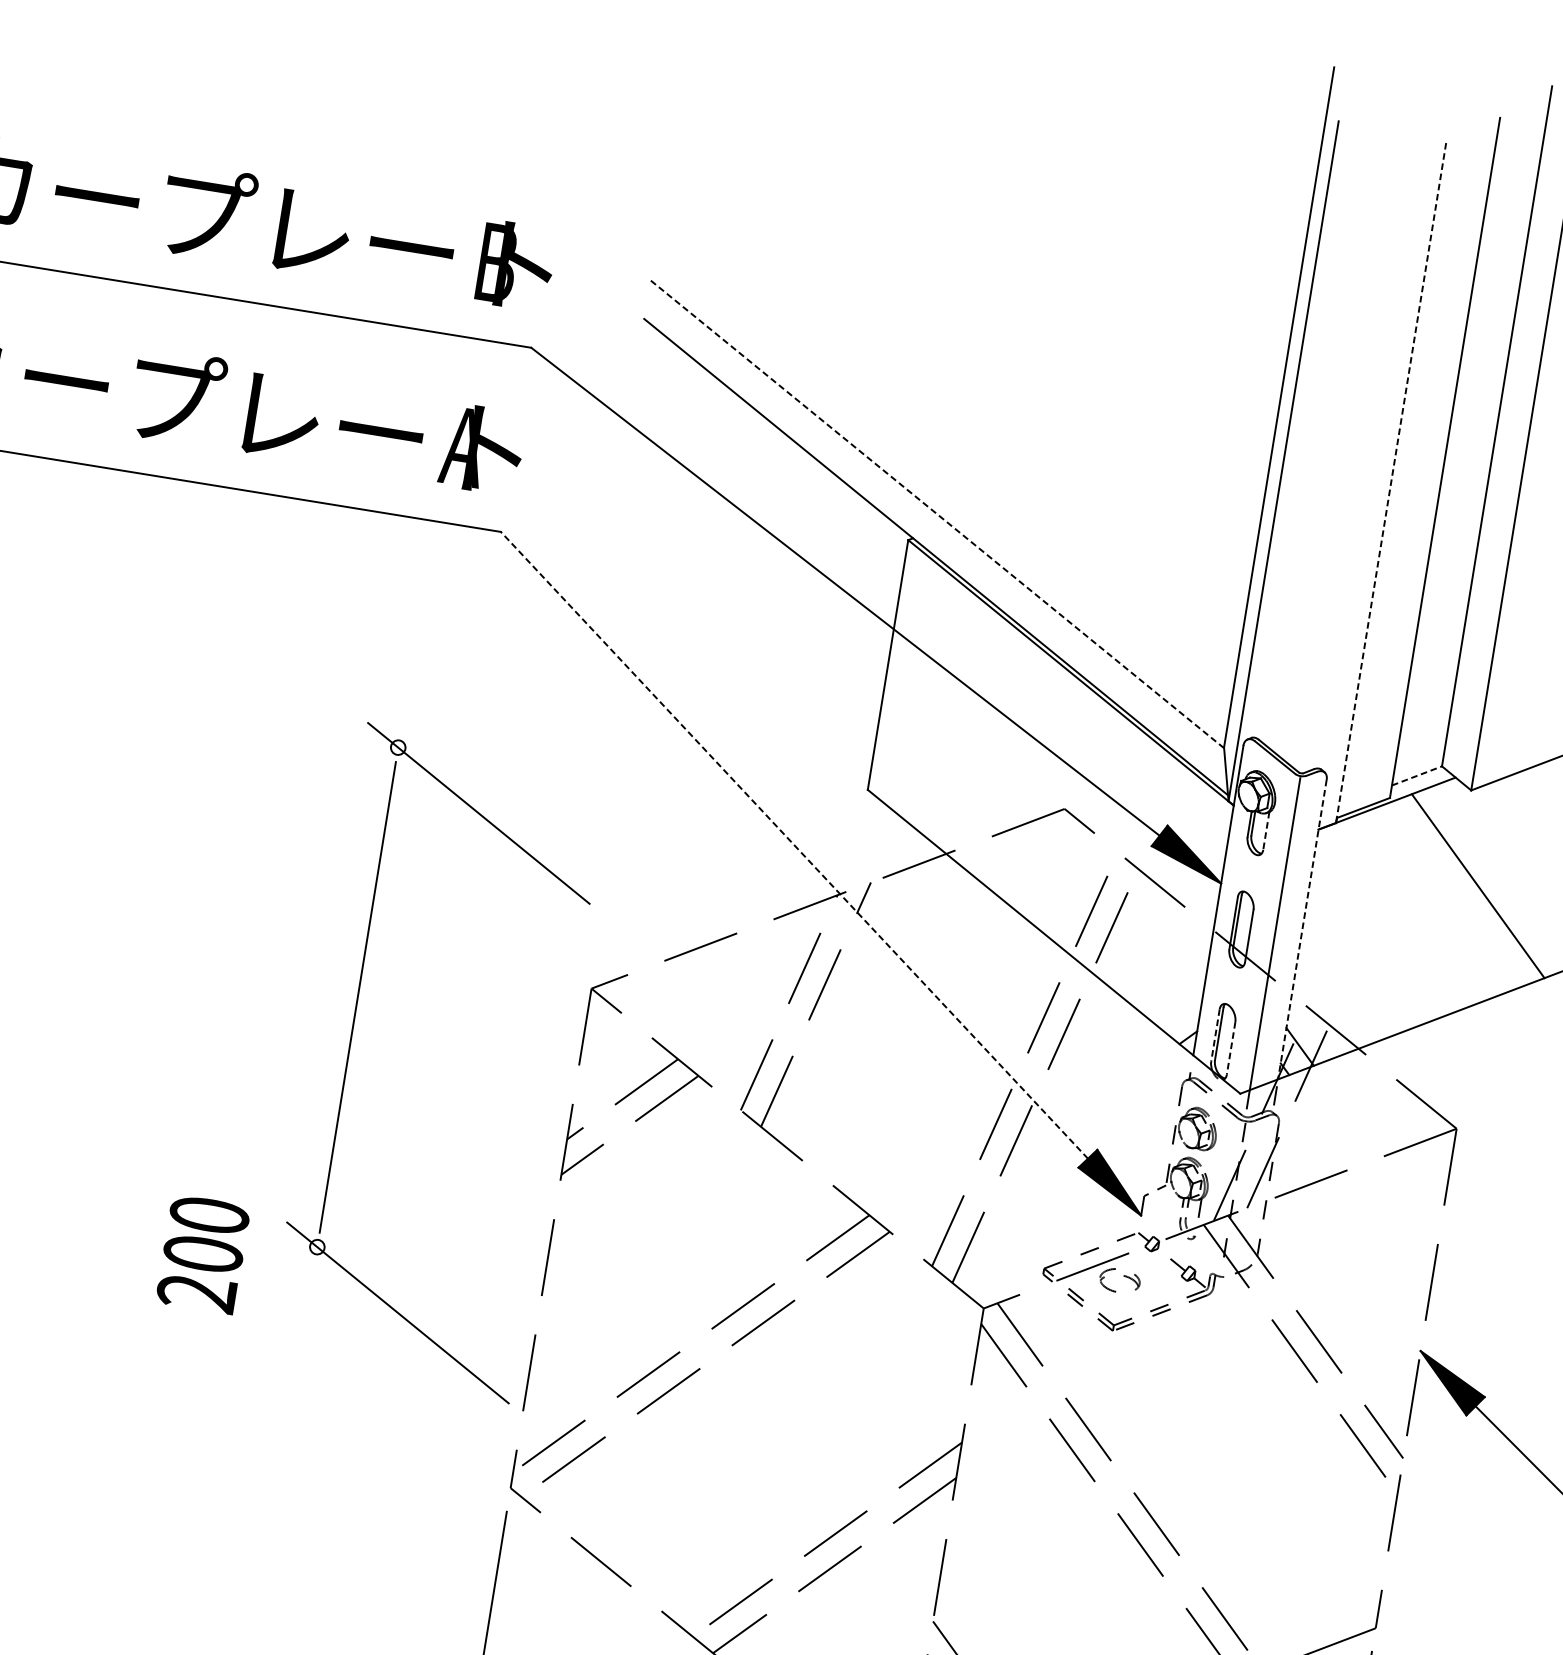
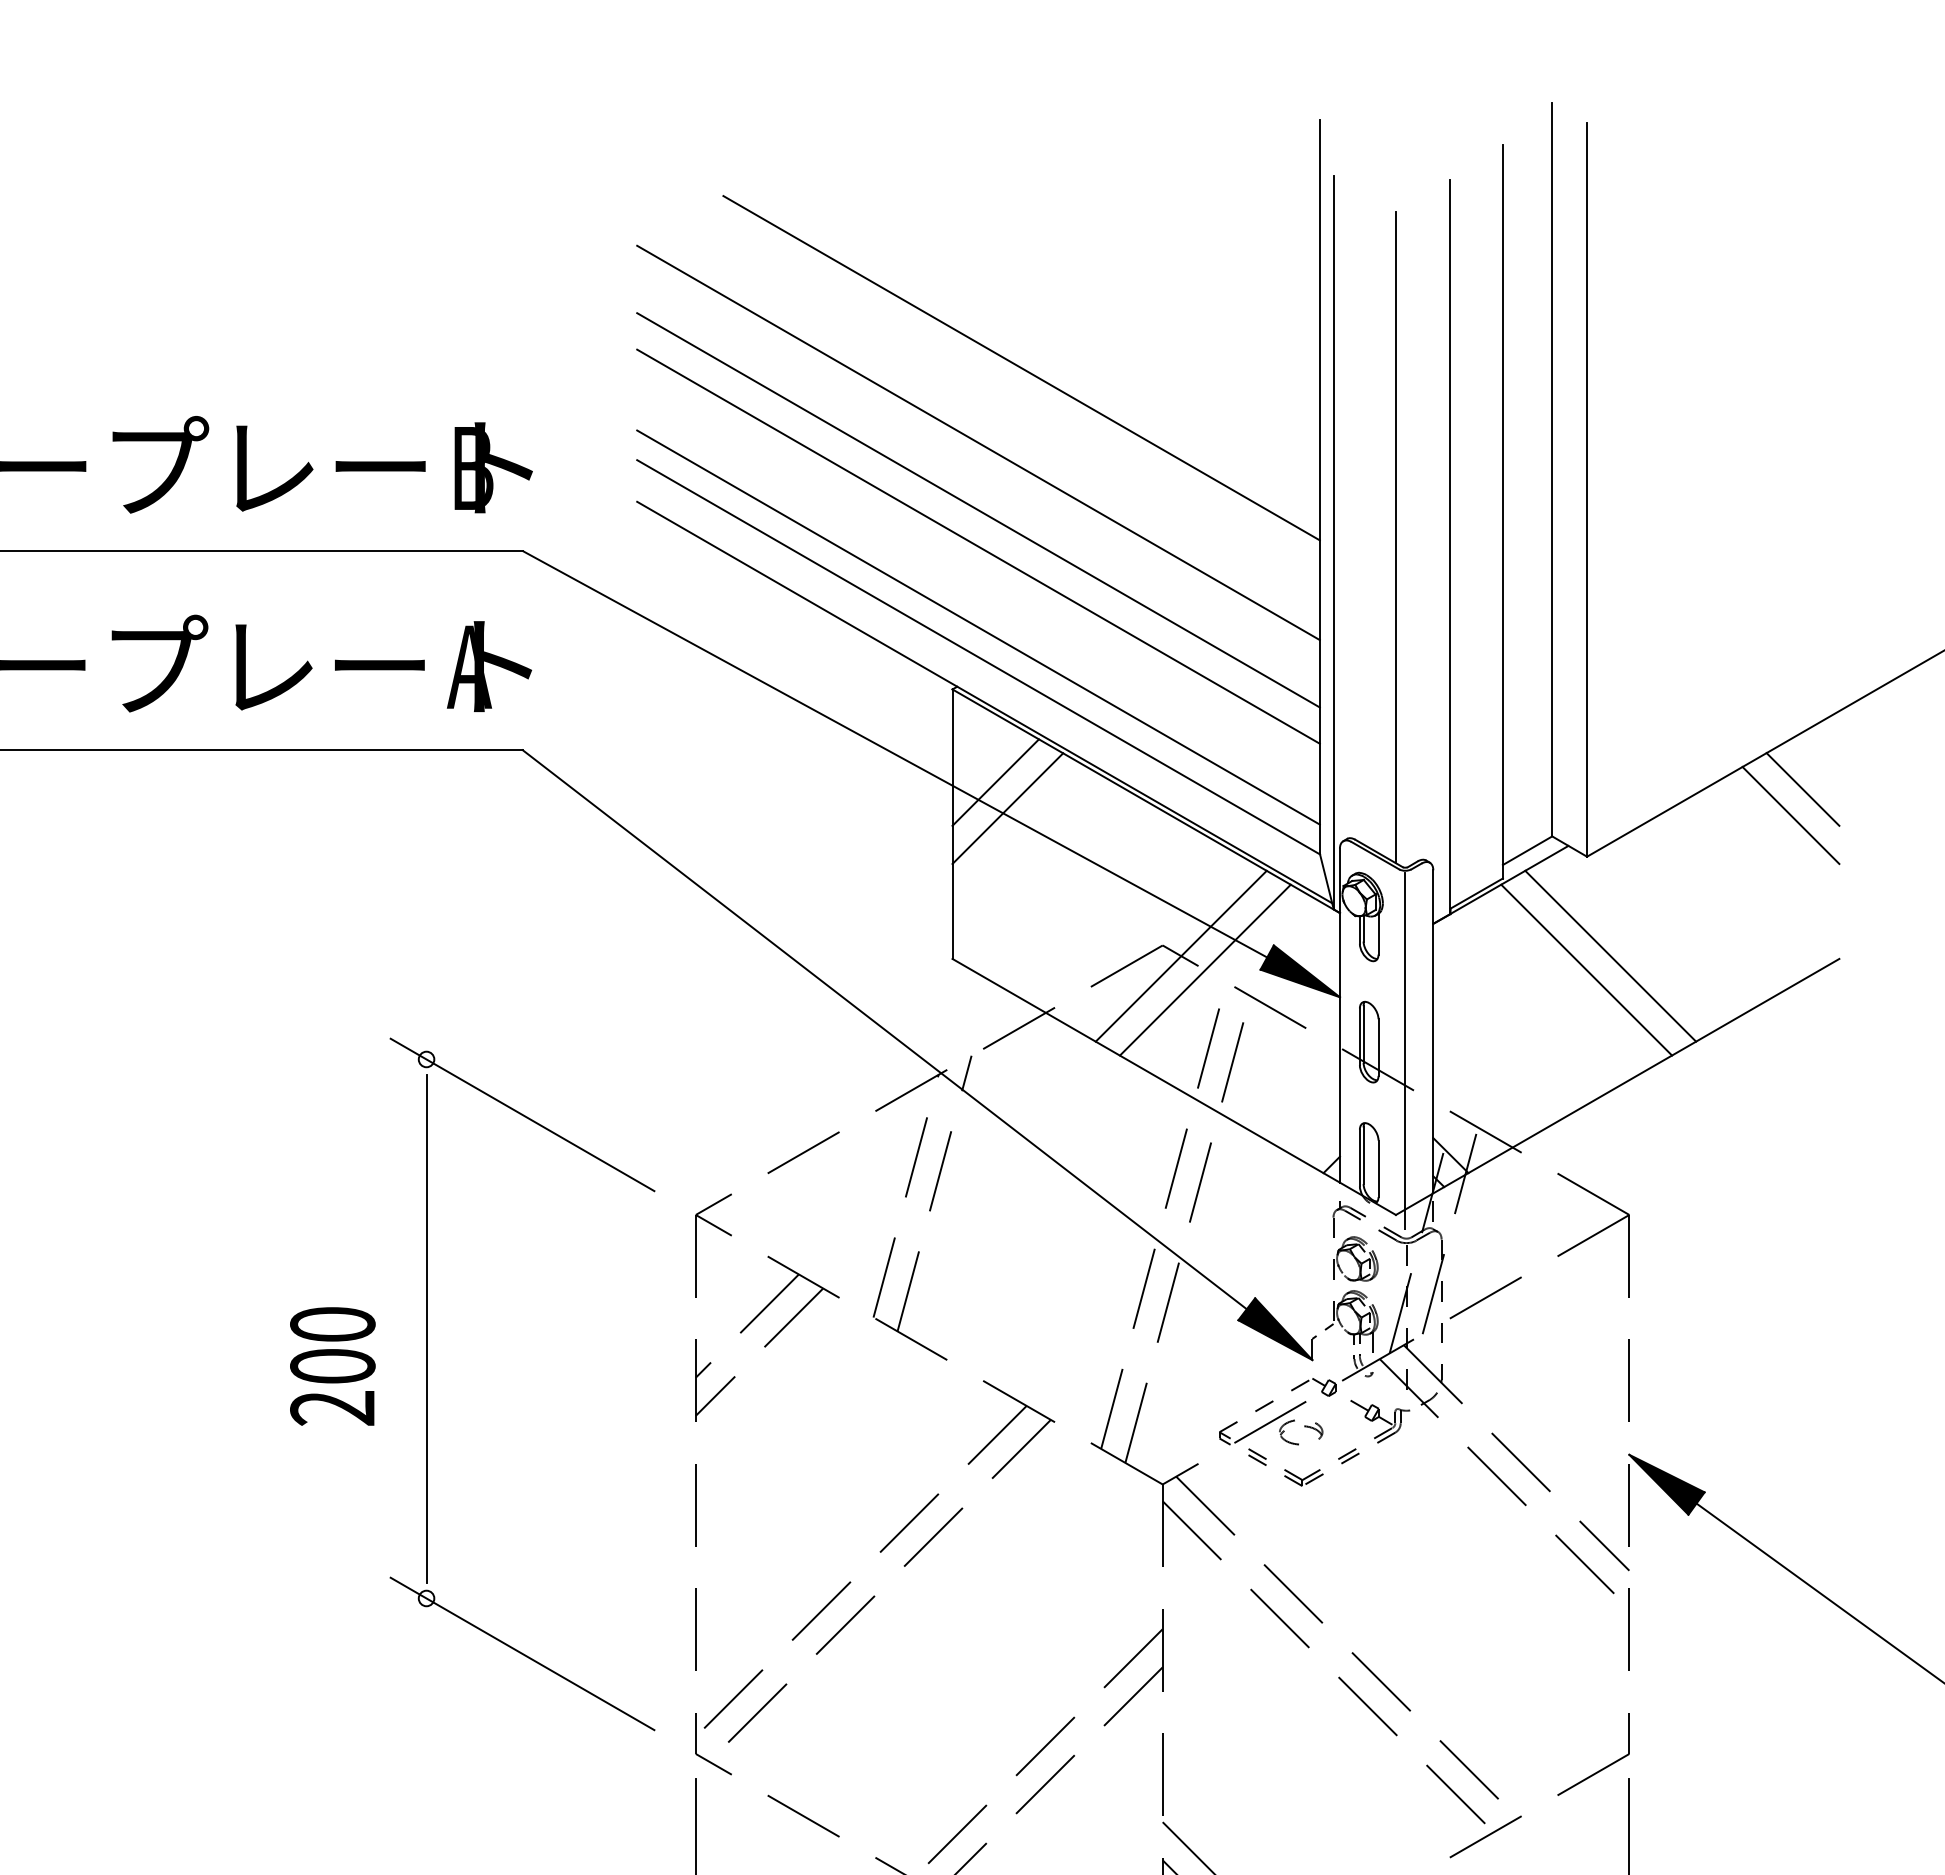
line: (1020, 253) -> (1021, 368), added
line: (969, 315) -> (978, 442), added
line: (959, 378) -> (978, 510), added
line: (953, 411) -> (978, 546), added
line: (1341, 465) -> (1395, 537), added
line: (1391, 483) -> (1450, 547), dashed -> solid
line: (941, 486) -> (978, 627), added
line: (937, 514) -> (978, 657), dashed -> solid
line: (934, 632) -> (995, 782), added
line: (941, 658) -> (1007, 808), added
line: (1416, 775) -> (1527, 850), dashed -> solid
line: (1079, 820) -> (1180, 955), added
line: (1266, 831) -> (1378, 934), dashed -> solid
line: (1100, 837) -> (1205, 969), added
line: (794, 845) -> (884, 1029), dashed -> solid
line: (1453, 894) -> (1586, 969), added
line: (1302, 929) -> (1433, 1031), dashed -> solid
line: (1215, 1035) -> (1359, 1158), dashed -> solid
part: (350, 1048) -> (427, 1384), moved
line: (1230, 1048) -> (1378, 1169), dashed -> solid
text: (202, 1254) -> (332, 1366), moved

